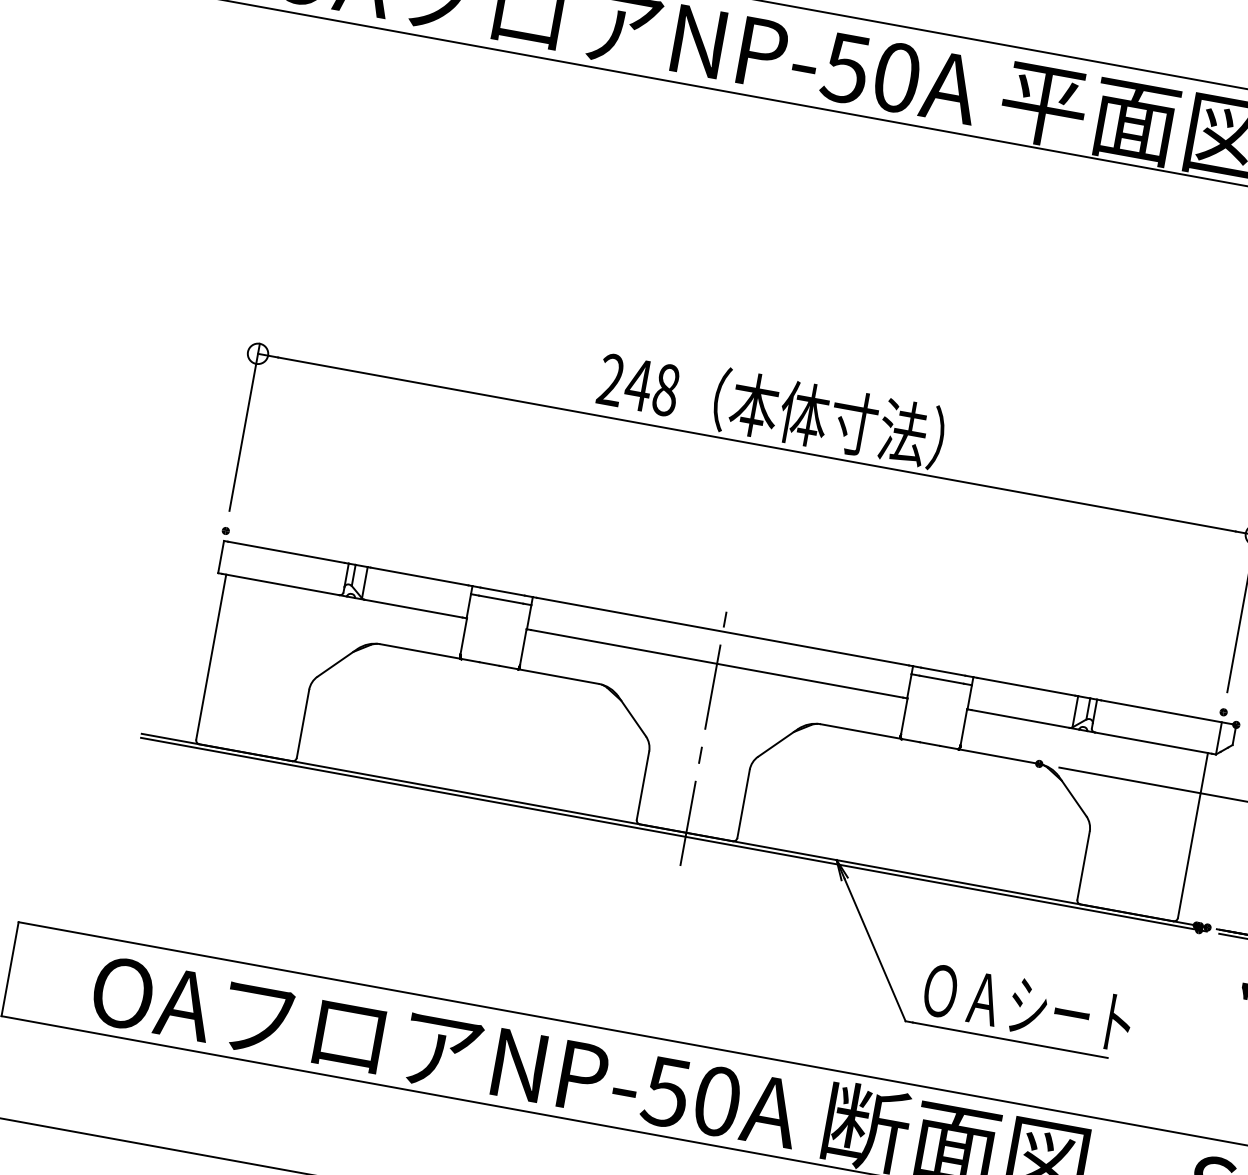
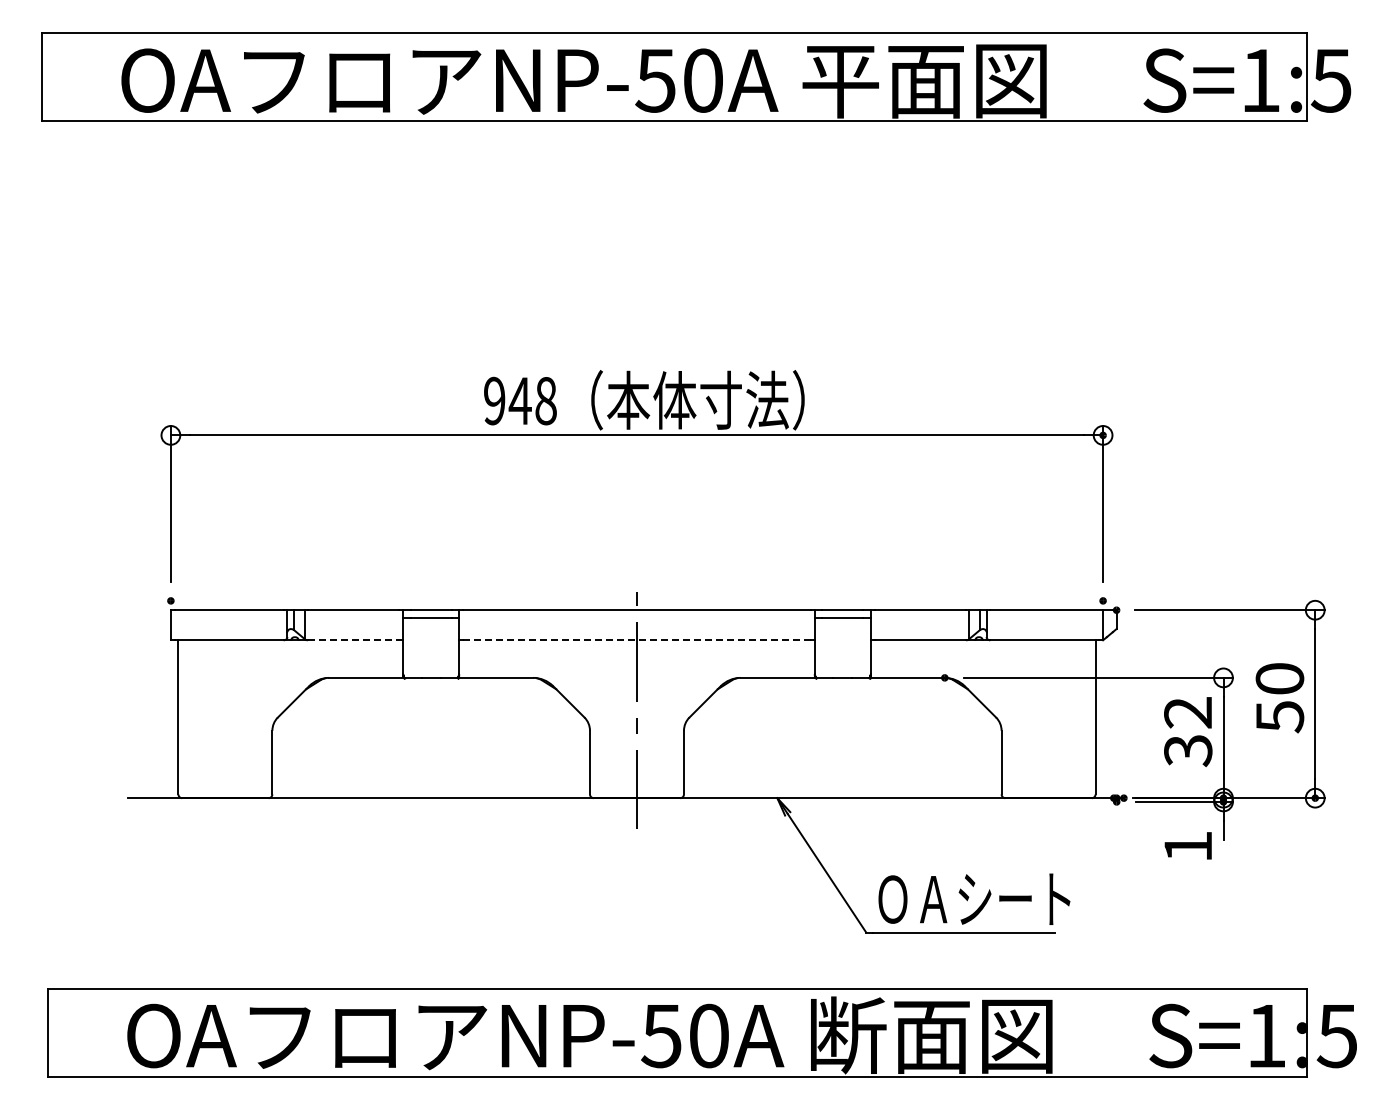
text: (611, 380) -> (494, 401), 248 -> 948
line: (413, 608) -> (353, 640), solid -> dashed
line: (717, 664) -> (637, 640), solid -> dashed
line: (673, 834) -> (625, 801), removed

